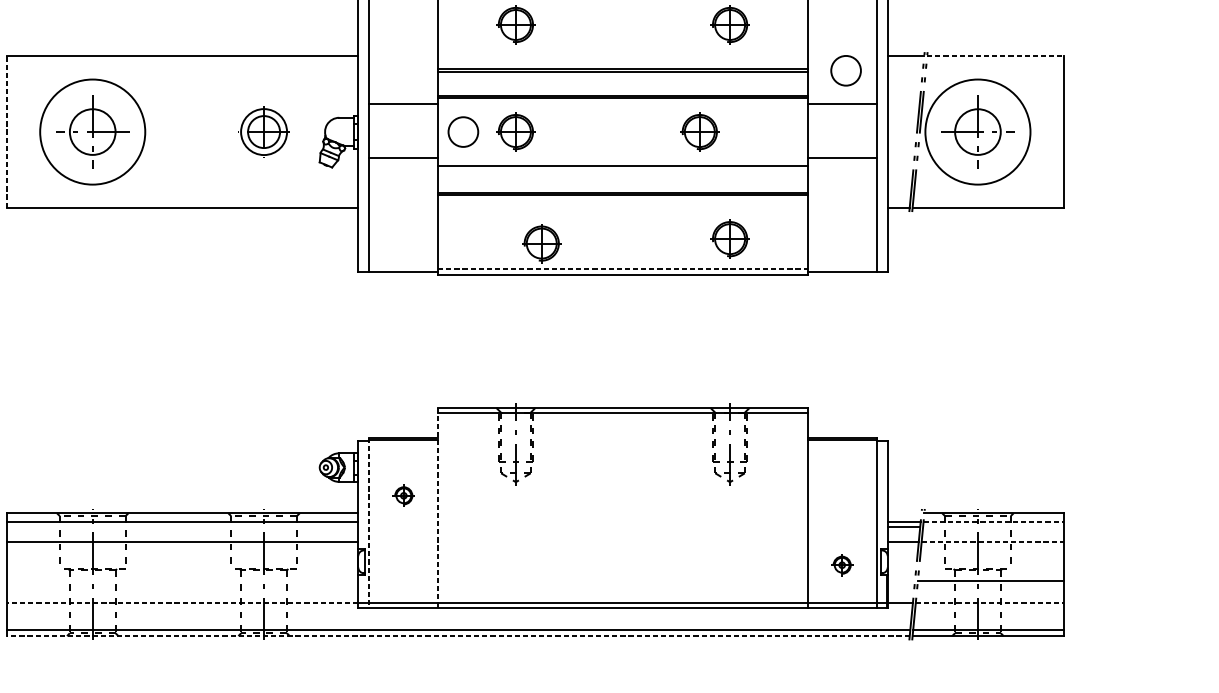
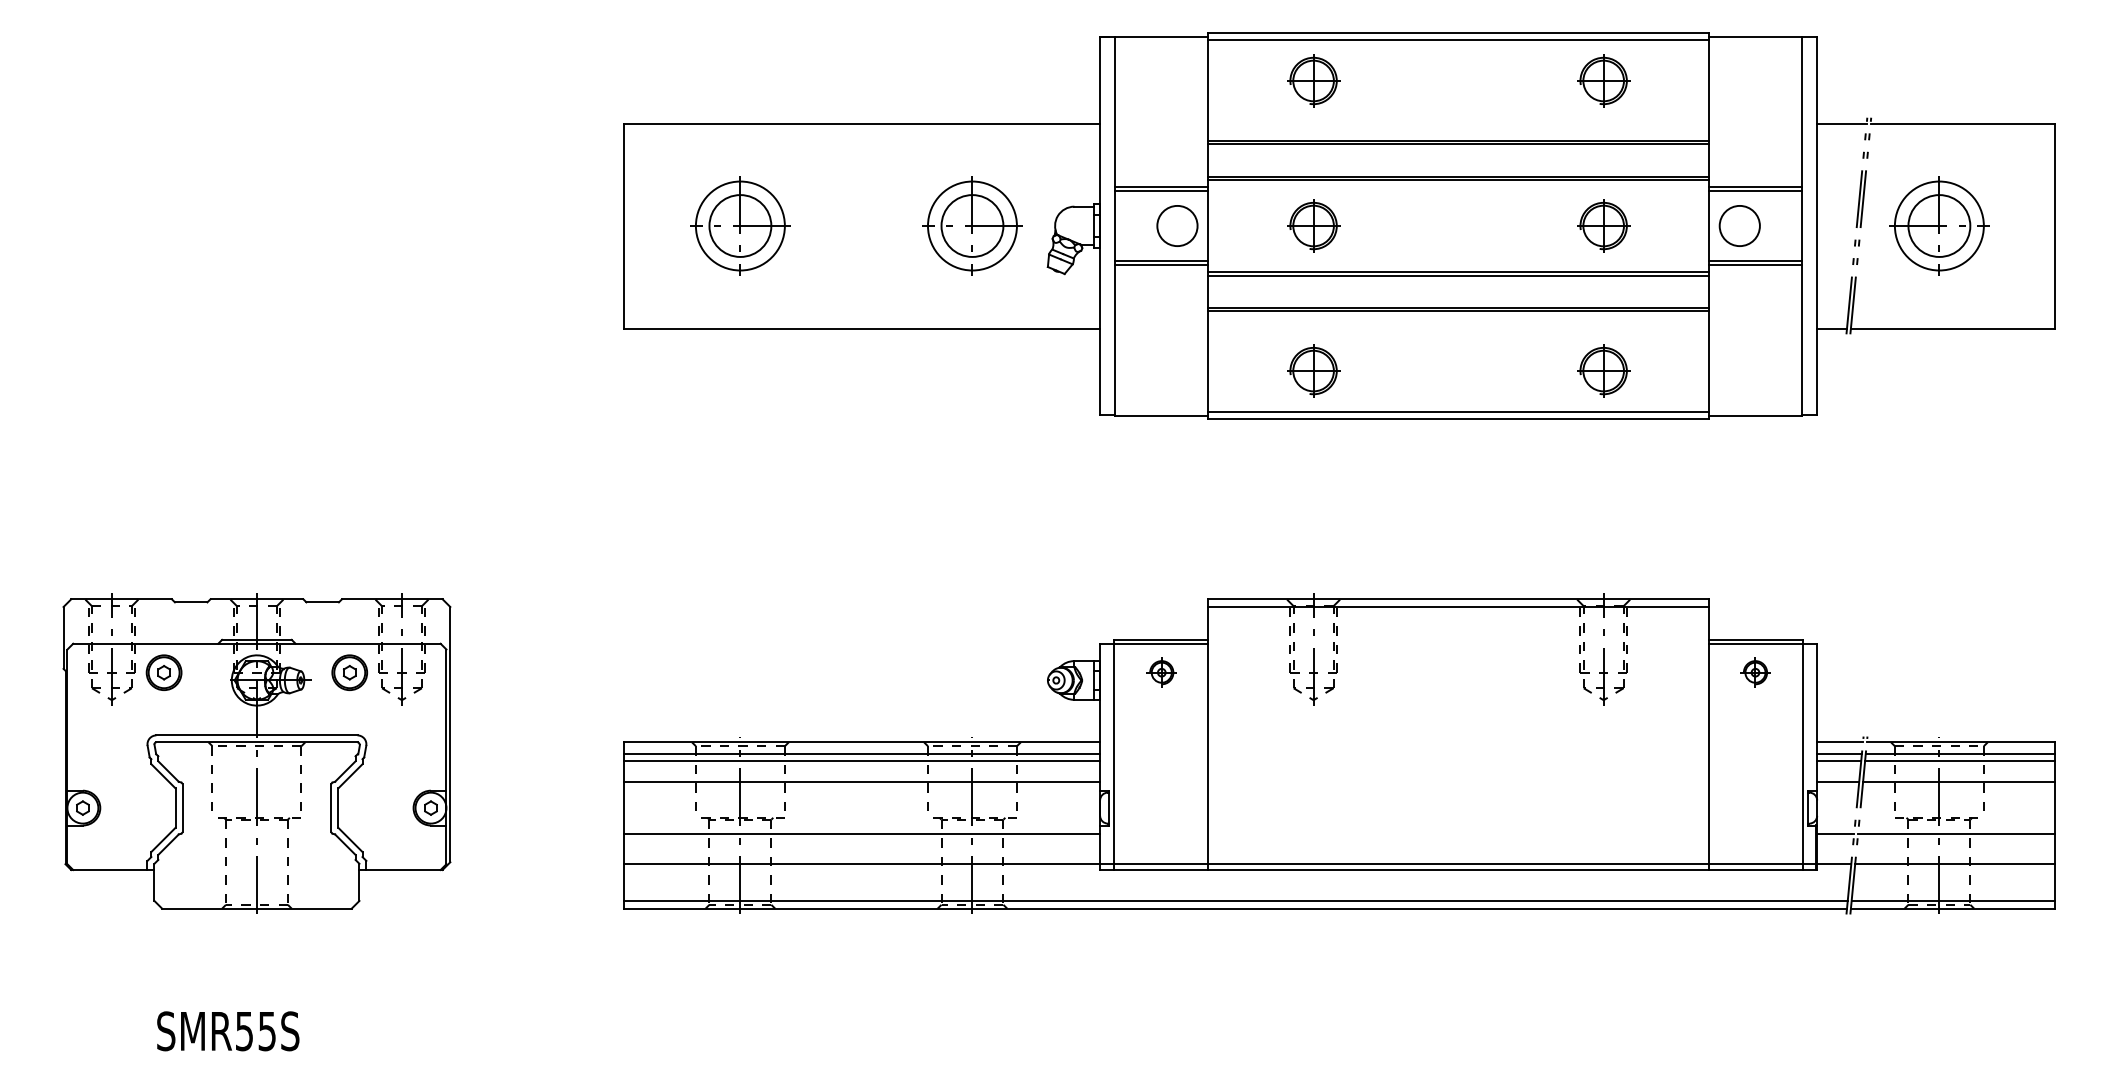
line: (995, 56) -> (1963, 123), dashed -> solid
circle: (845, 70) -> (1739, 225), moved
line: (403, 106) -> (1161, 191), added
line: (842, 106) -> (1755, 191), added
line: (7, 131) -> (624, 225), dashed -> solid
circle: (92, 131) -> (739, 225), size x0.62
part: (264, 131) -> (972, 225), size x1.43
circle: (463, 131) -> (1177, 225), moved
part: (699, 131) -> (1603, 225), moved
circle: (977, 131) -> (1938, 225), size x0.62
line: (403, 160) -> (1161, 264), added
line: (842, 160) -> (1755, 264), added
line: (622, 168) -> (1458, 275), added
part: (541, 243) -> (1313, 370), moved
line: (623, 269) -> (1459, 411), dashed -> solid
part: (403, 495) -> (1161, 672), moved
line: (438, 507) -> (1208, 734), dashed -> solid
line: (904, 513) -> (1840, 742), added
line: (368, 522) -> (1114, 755), dashed -> solid
line: (993, 522) -> (1960, 754), dashed -> solid
line: (182, 527) -> (862, 761), added
line: (993, 527) -> (1960, 761), added
line: (992, 542) -> (1959, 781), dashed -> solid
part: (842, 565) -> (1755, 672), moved
line: (182, 581) -> (862, 834), added
line: (901, 581) -> (1835, 834), added
line: (182, 602) -> (862, 863), dashed -> solid
line: (989, 602) -> (1955, 863), dashed -> solid
line: (458, 635) -> (1235, 908), dashed -> solid

